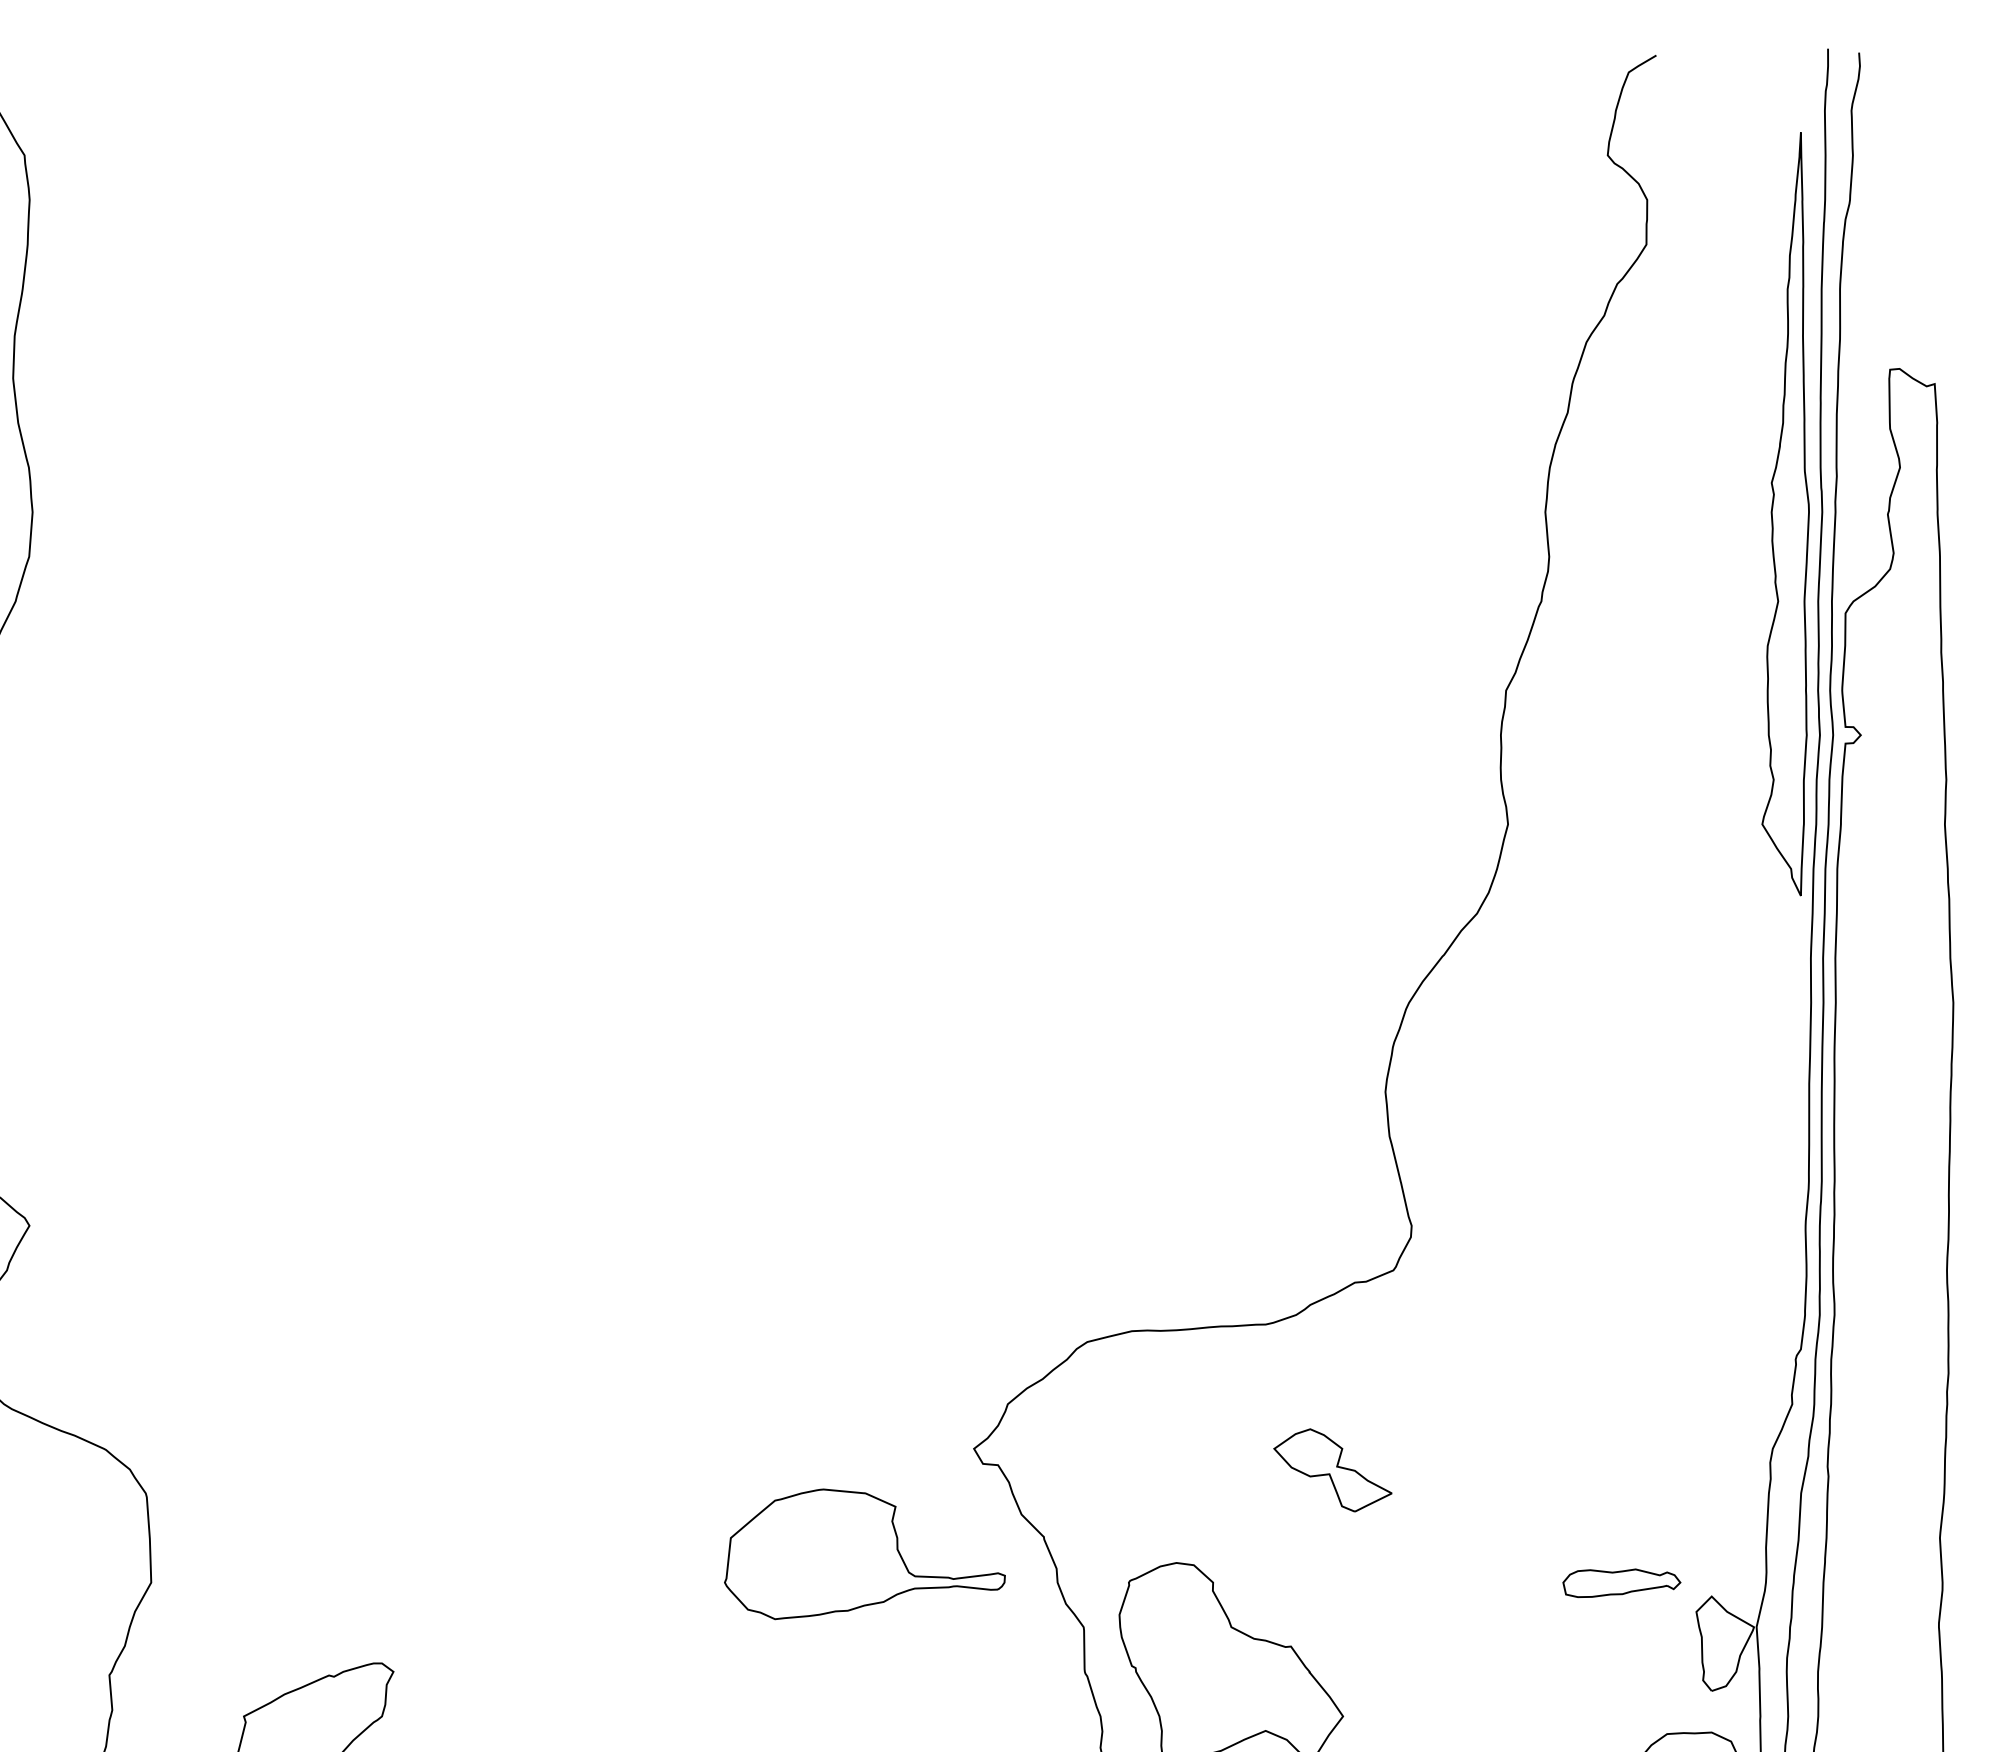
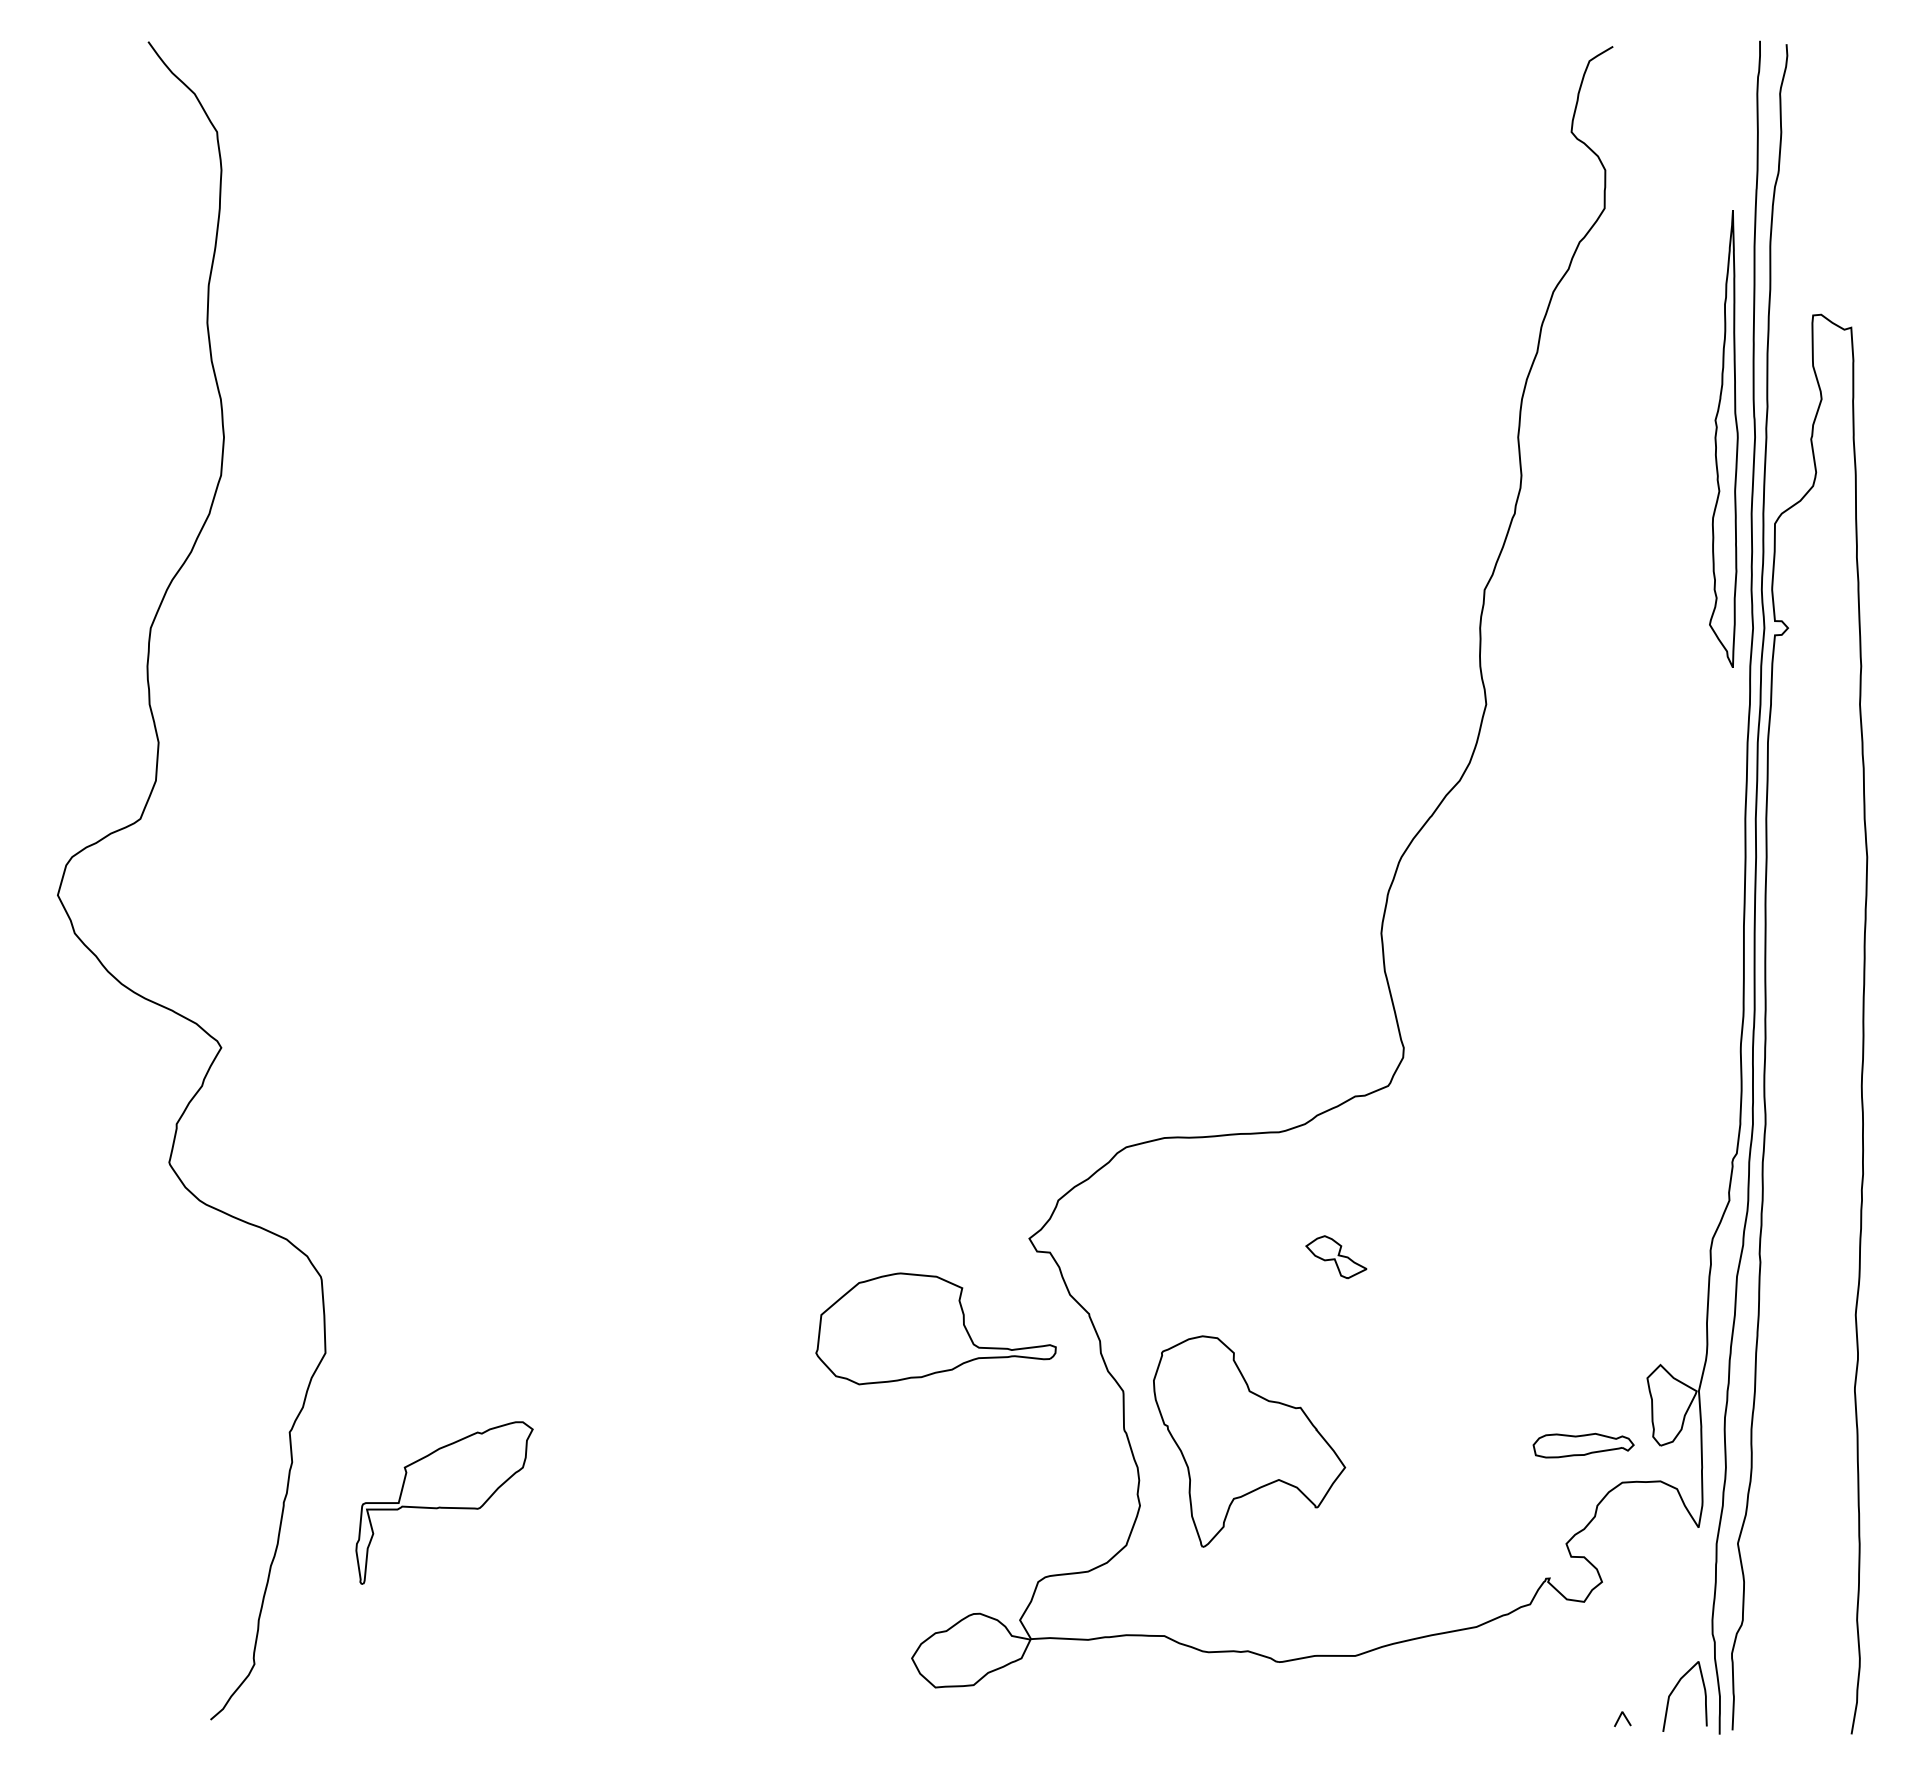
part: (1785, 513) -> (1723, 438), size x0.7
part: (1332, 1470) -> (1336, 1257), size x0.6
part: (1621, 1583) -> (1583, 1445), moved

